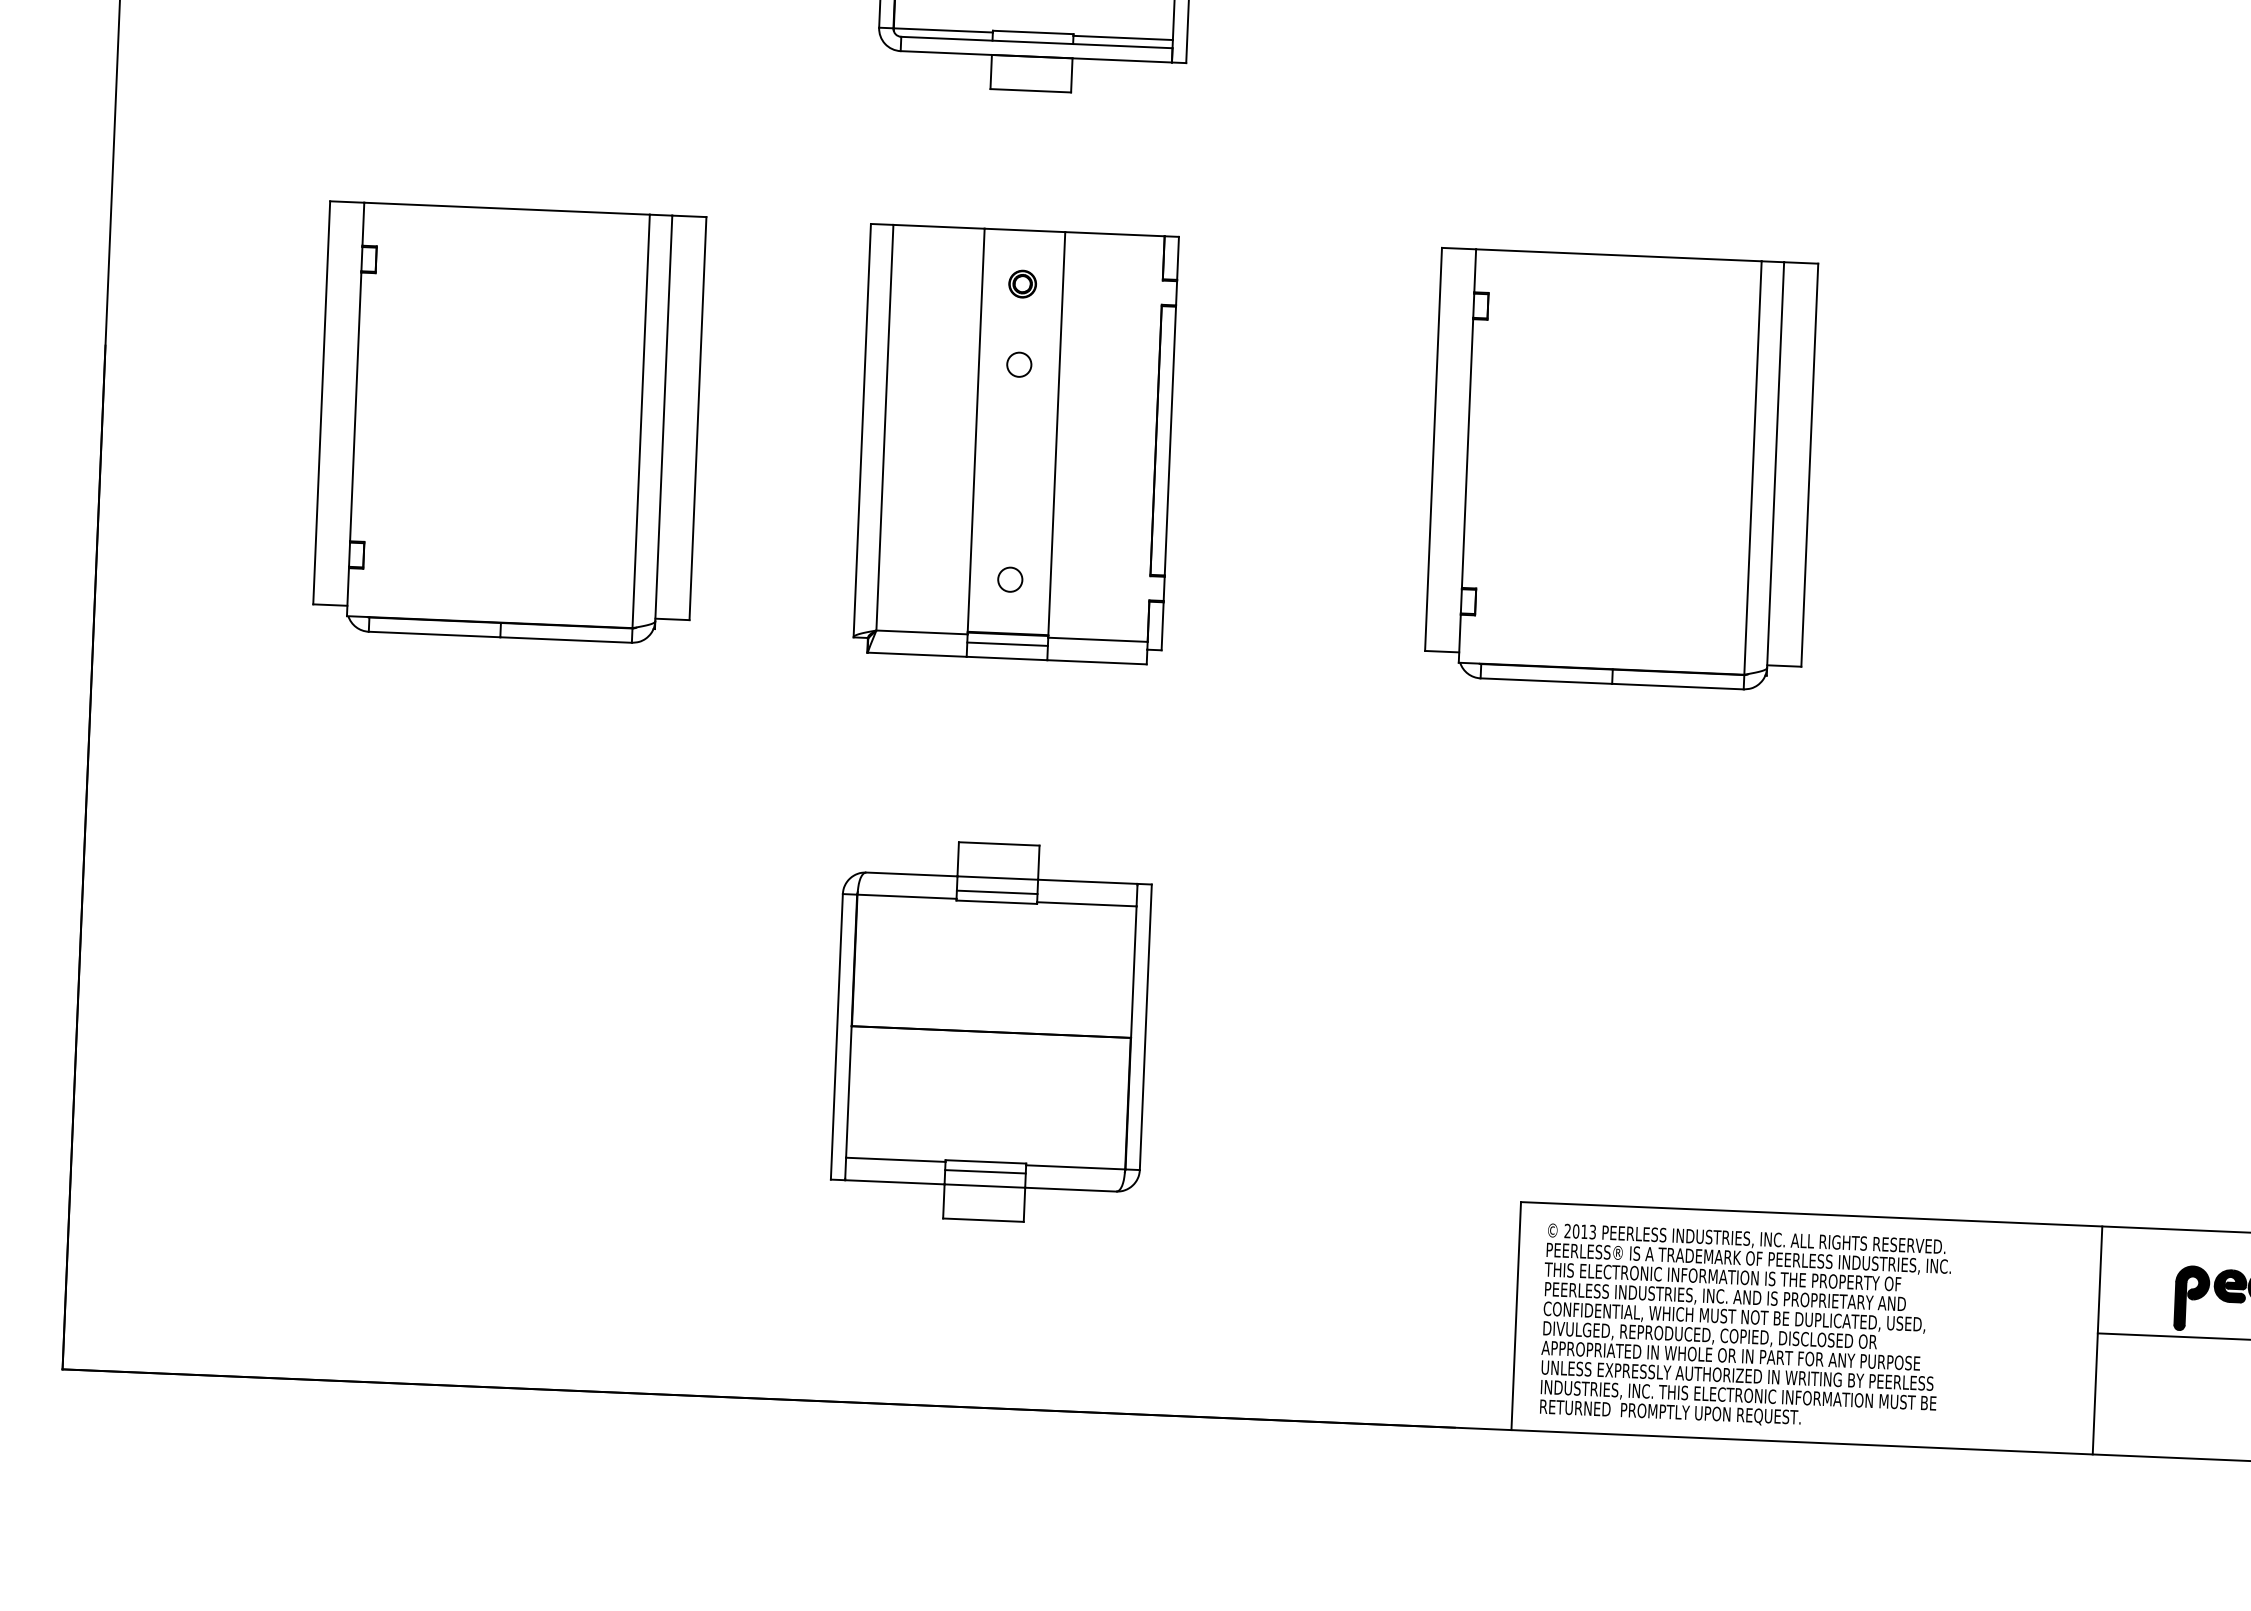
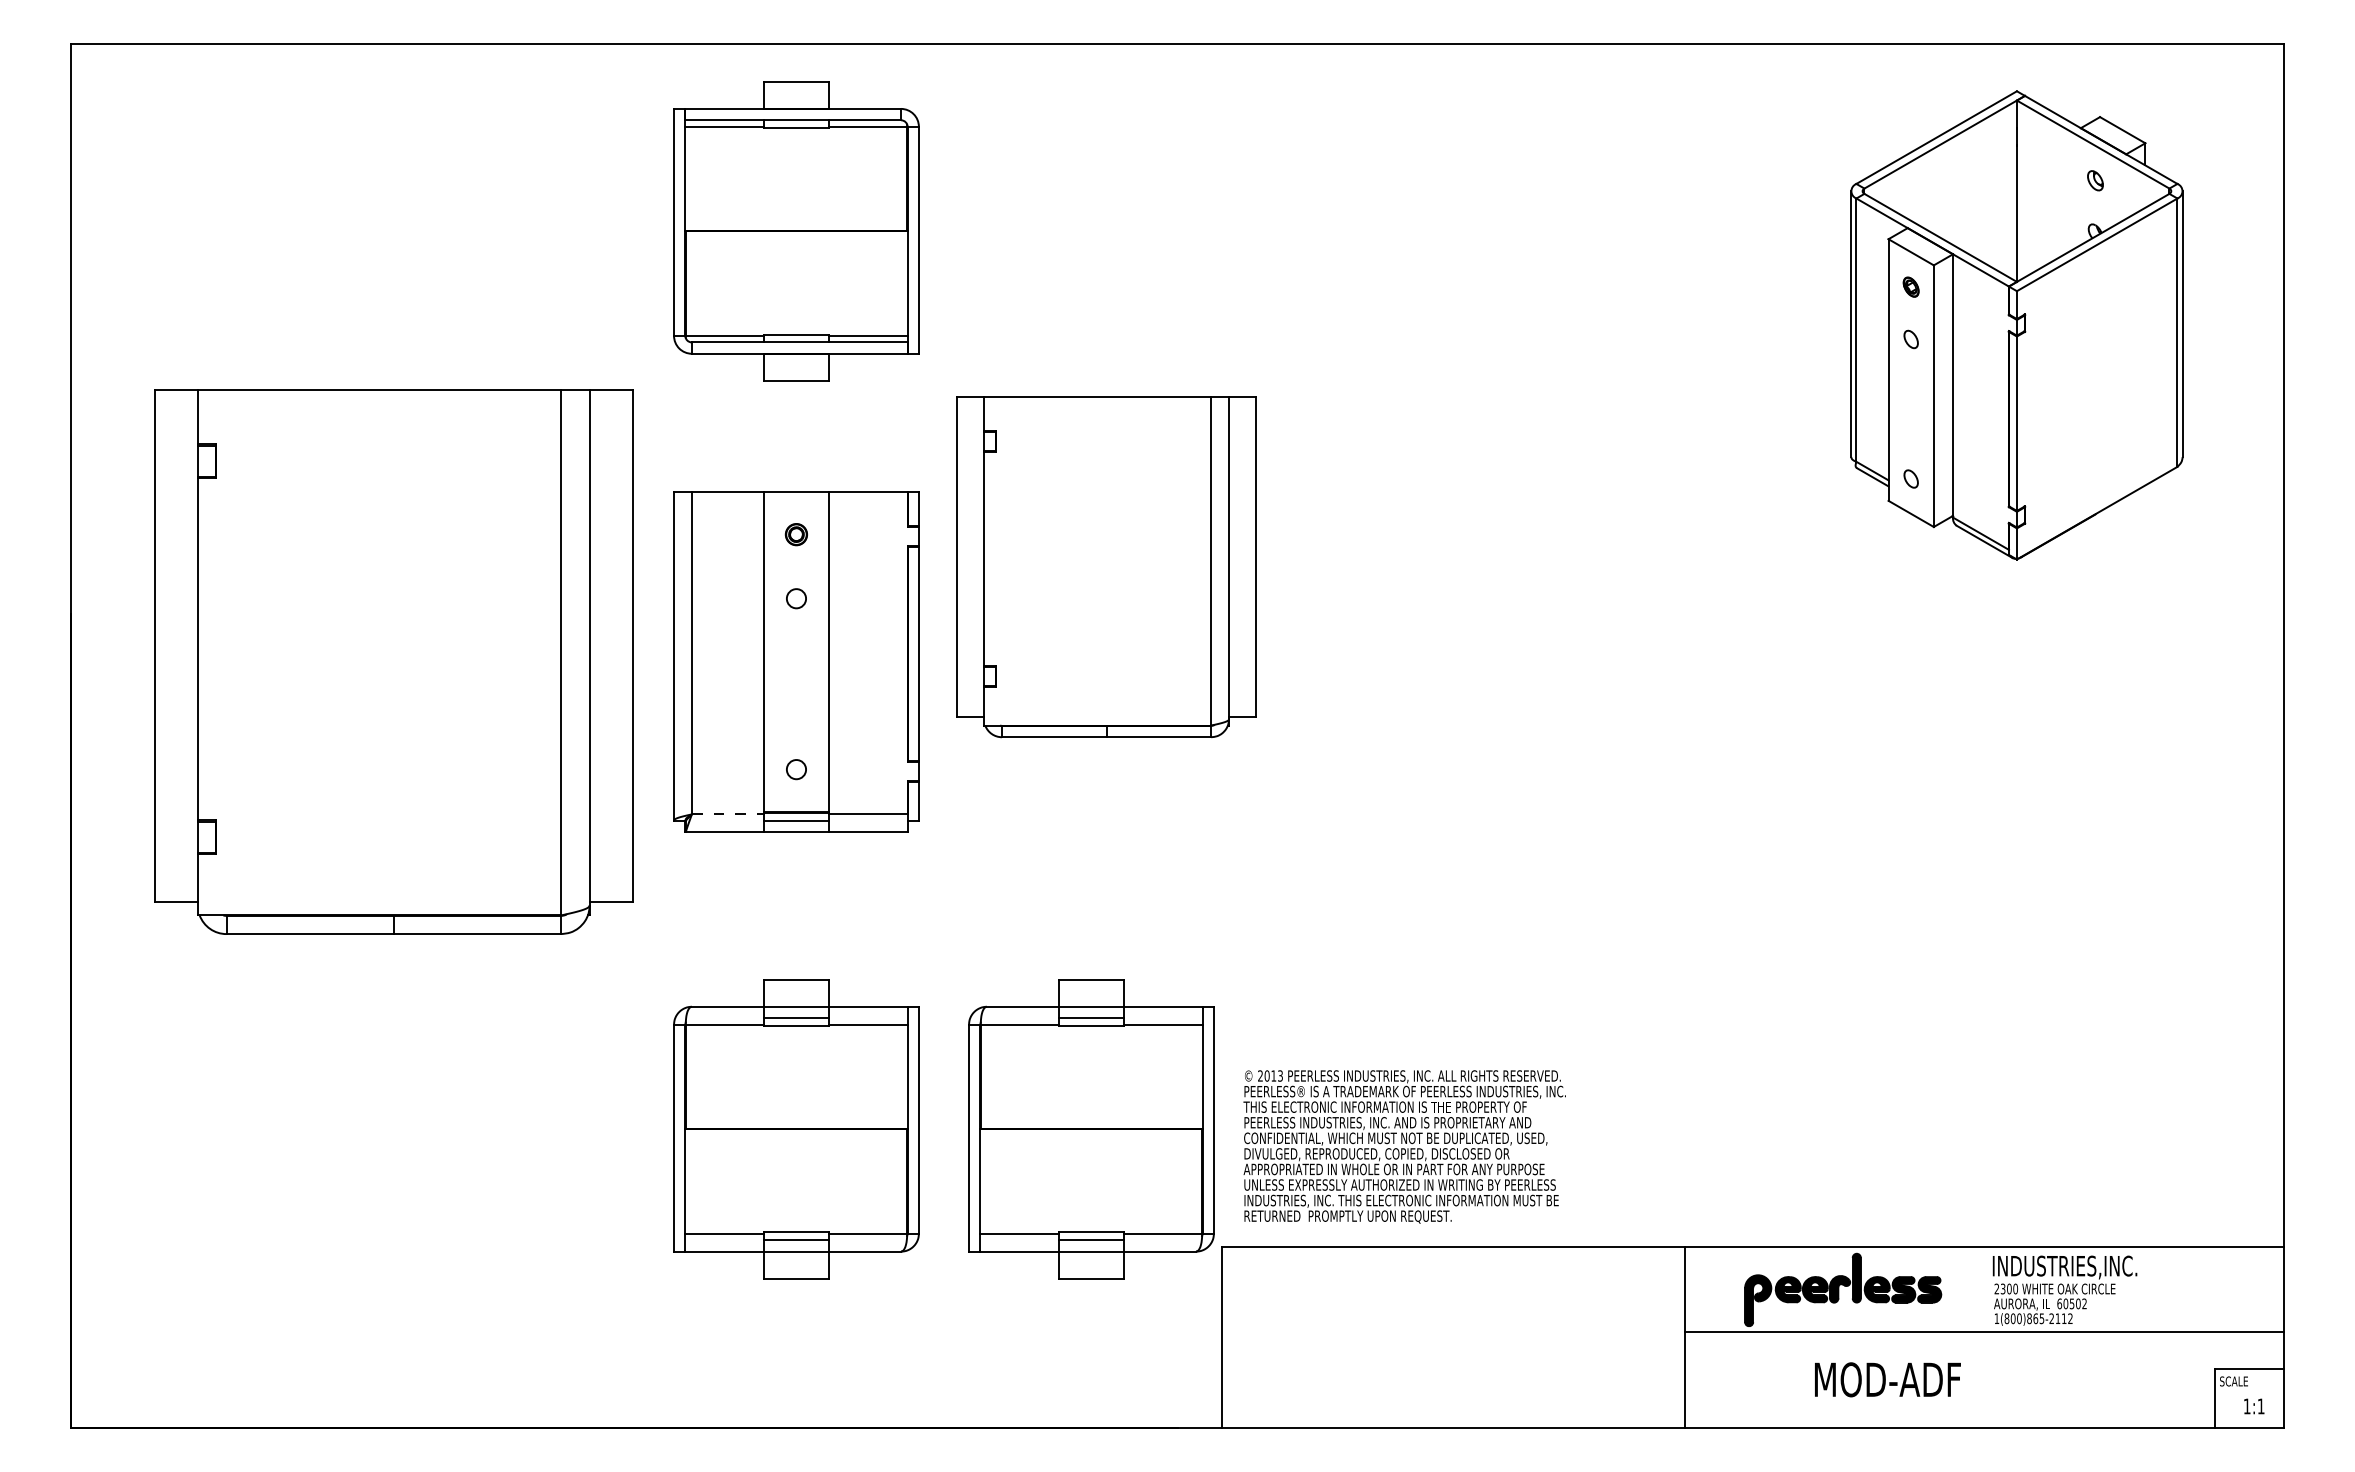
part: (509, 423) -> (393, 662), size x1.6
part: (1621, 470) -> (1106, 567), moved
line: (922, 632) -> (728, 814), solid -> dashed
part: (1362, 1047) -> (1091, 1129), added
text: (1745, 1327) -> (1404, 1146), moved

